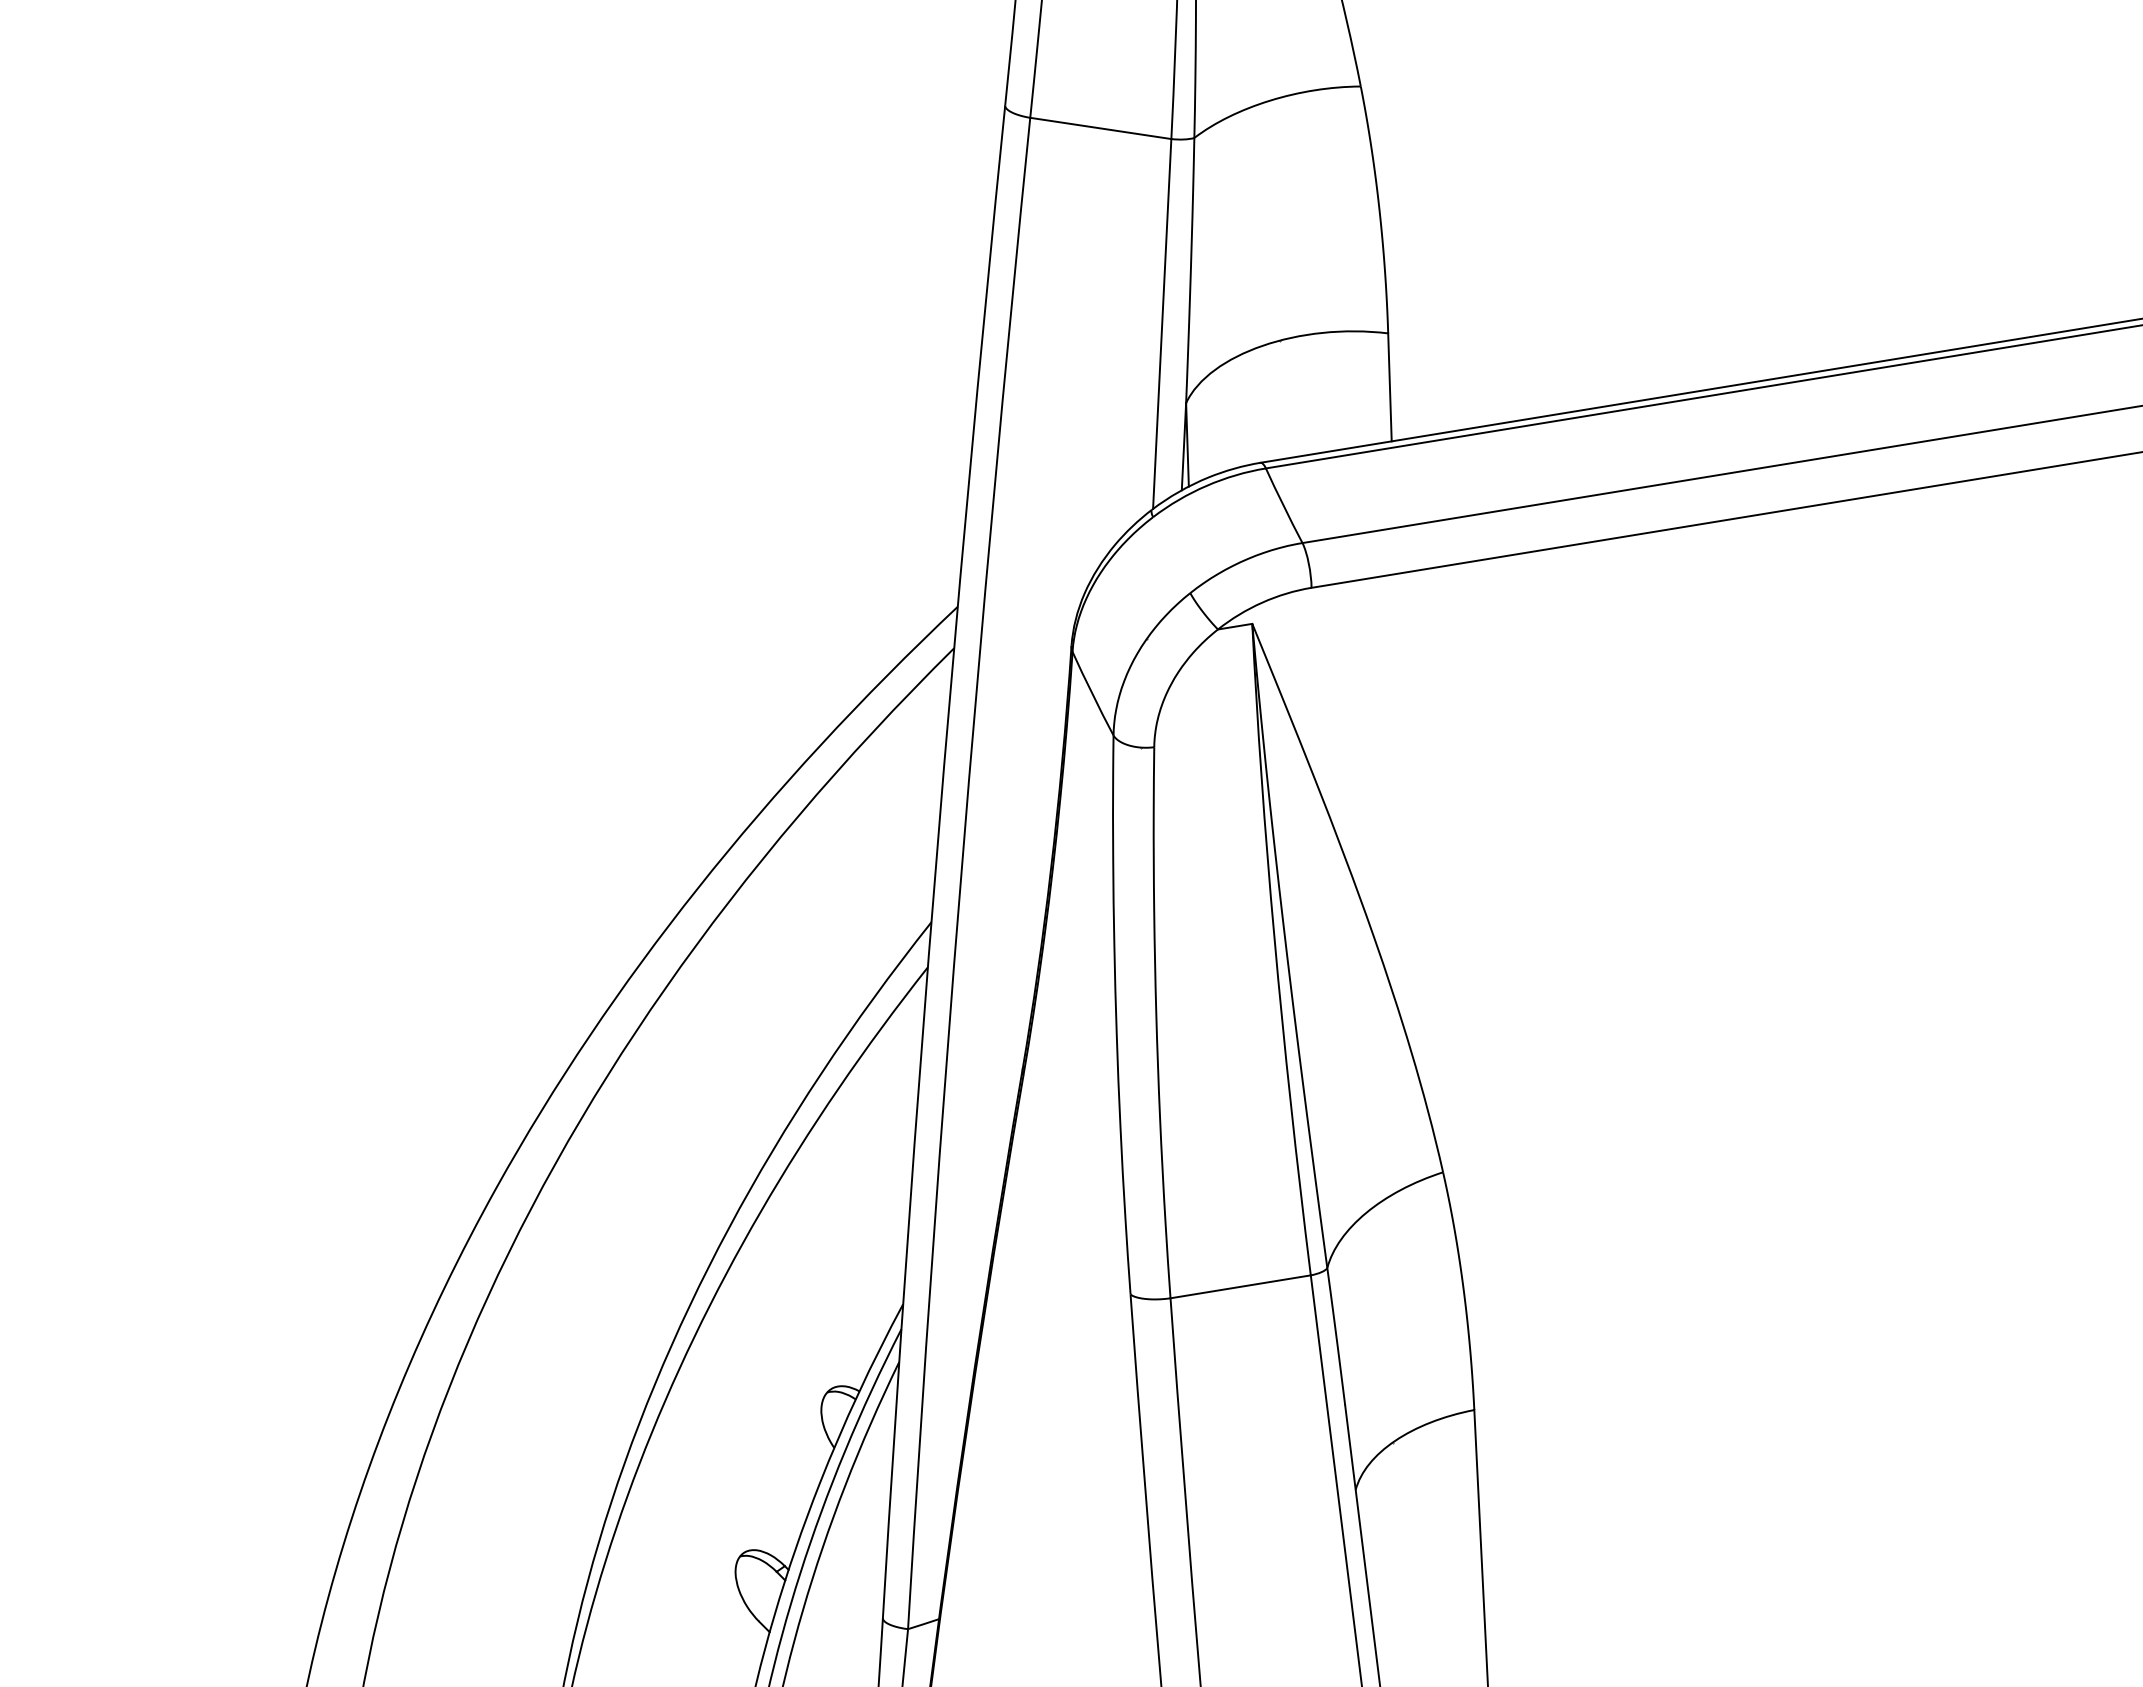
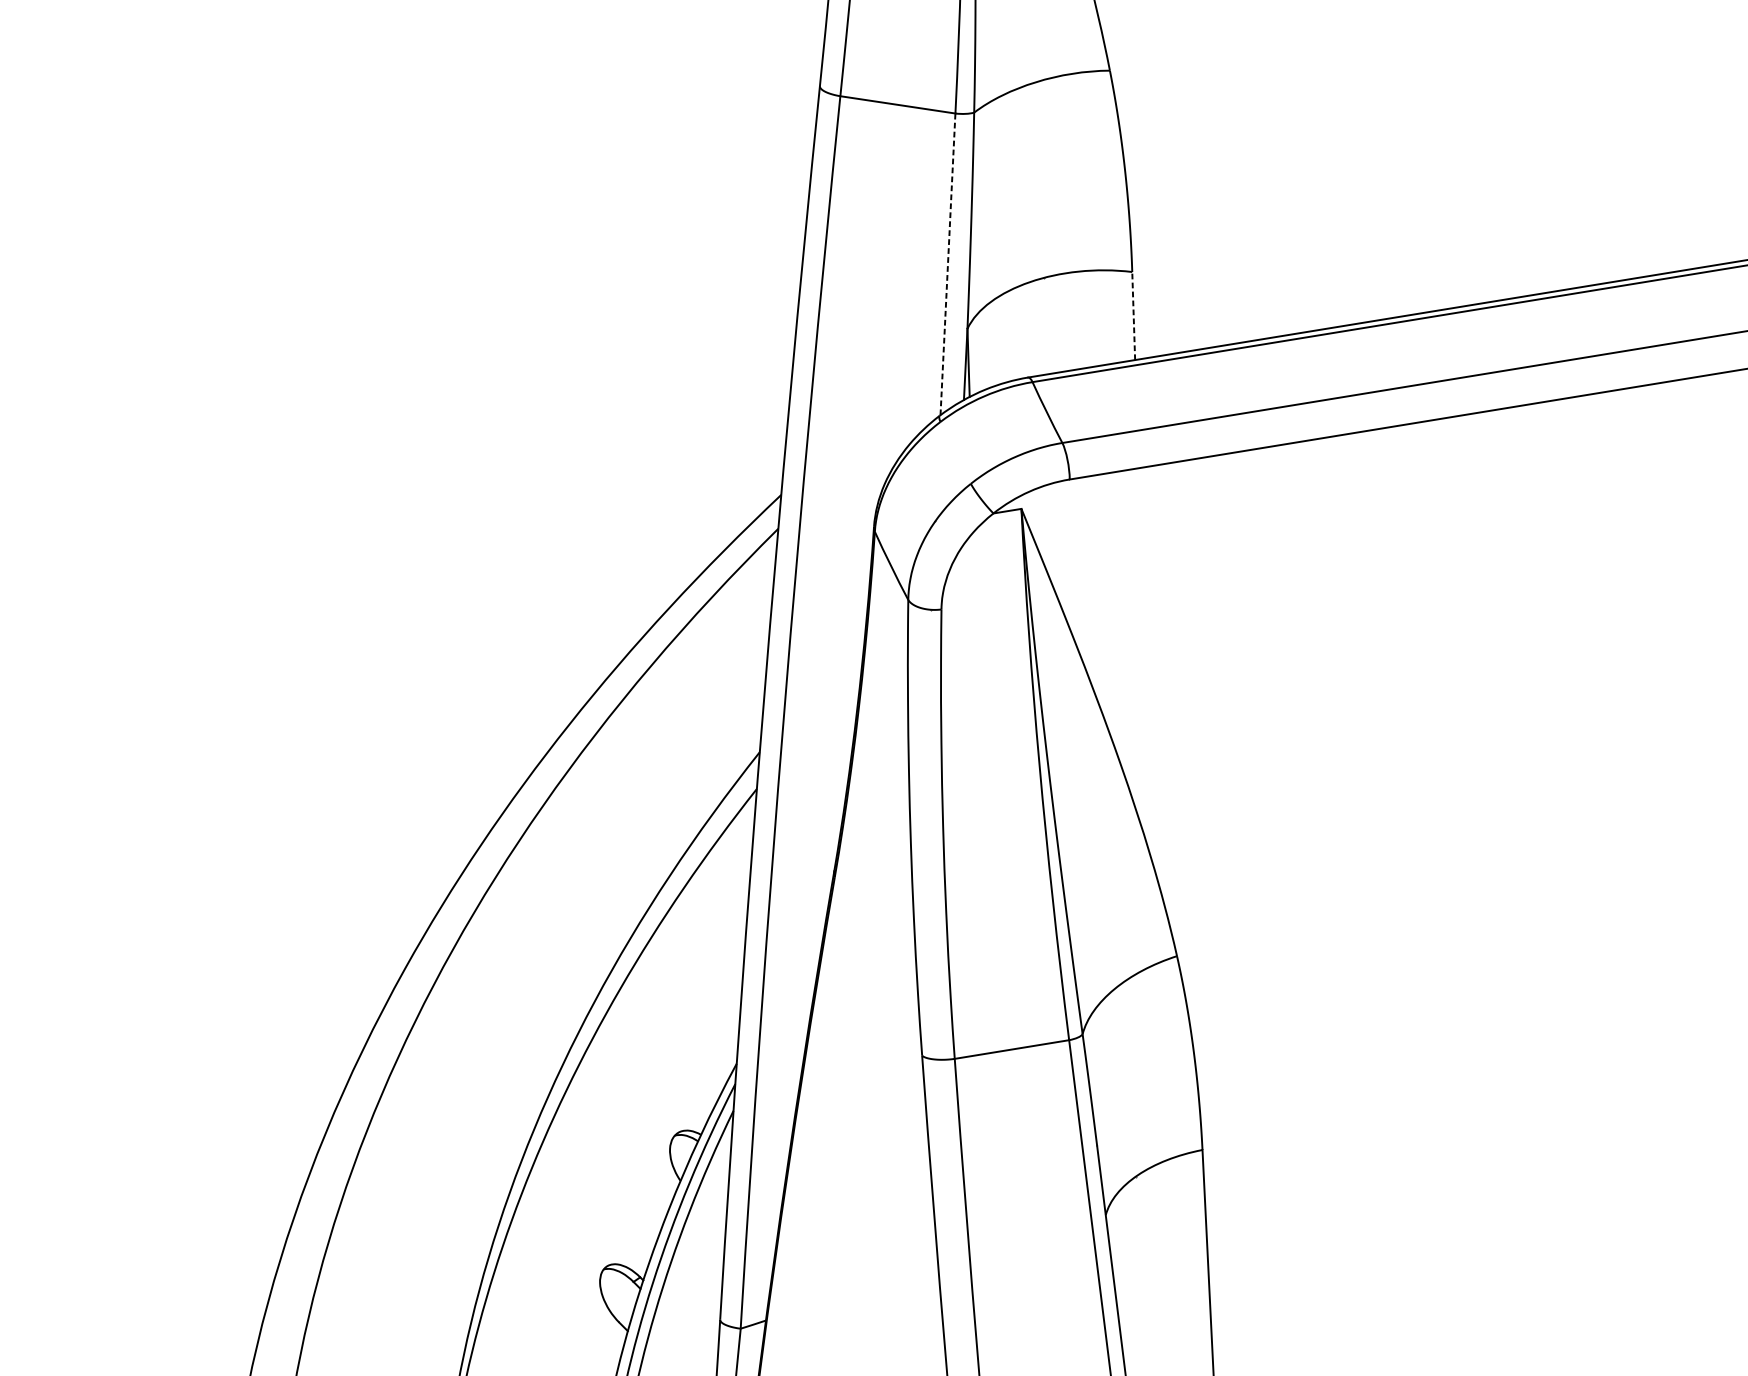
line: (1162, 323) -> (948, 263), solid -> dashed
line: (1389, 386) -> (1133, 315), solid -> dashed

